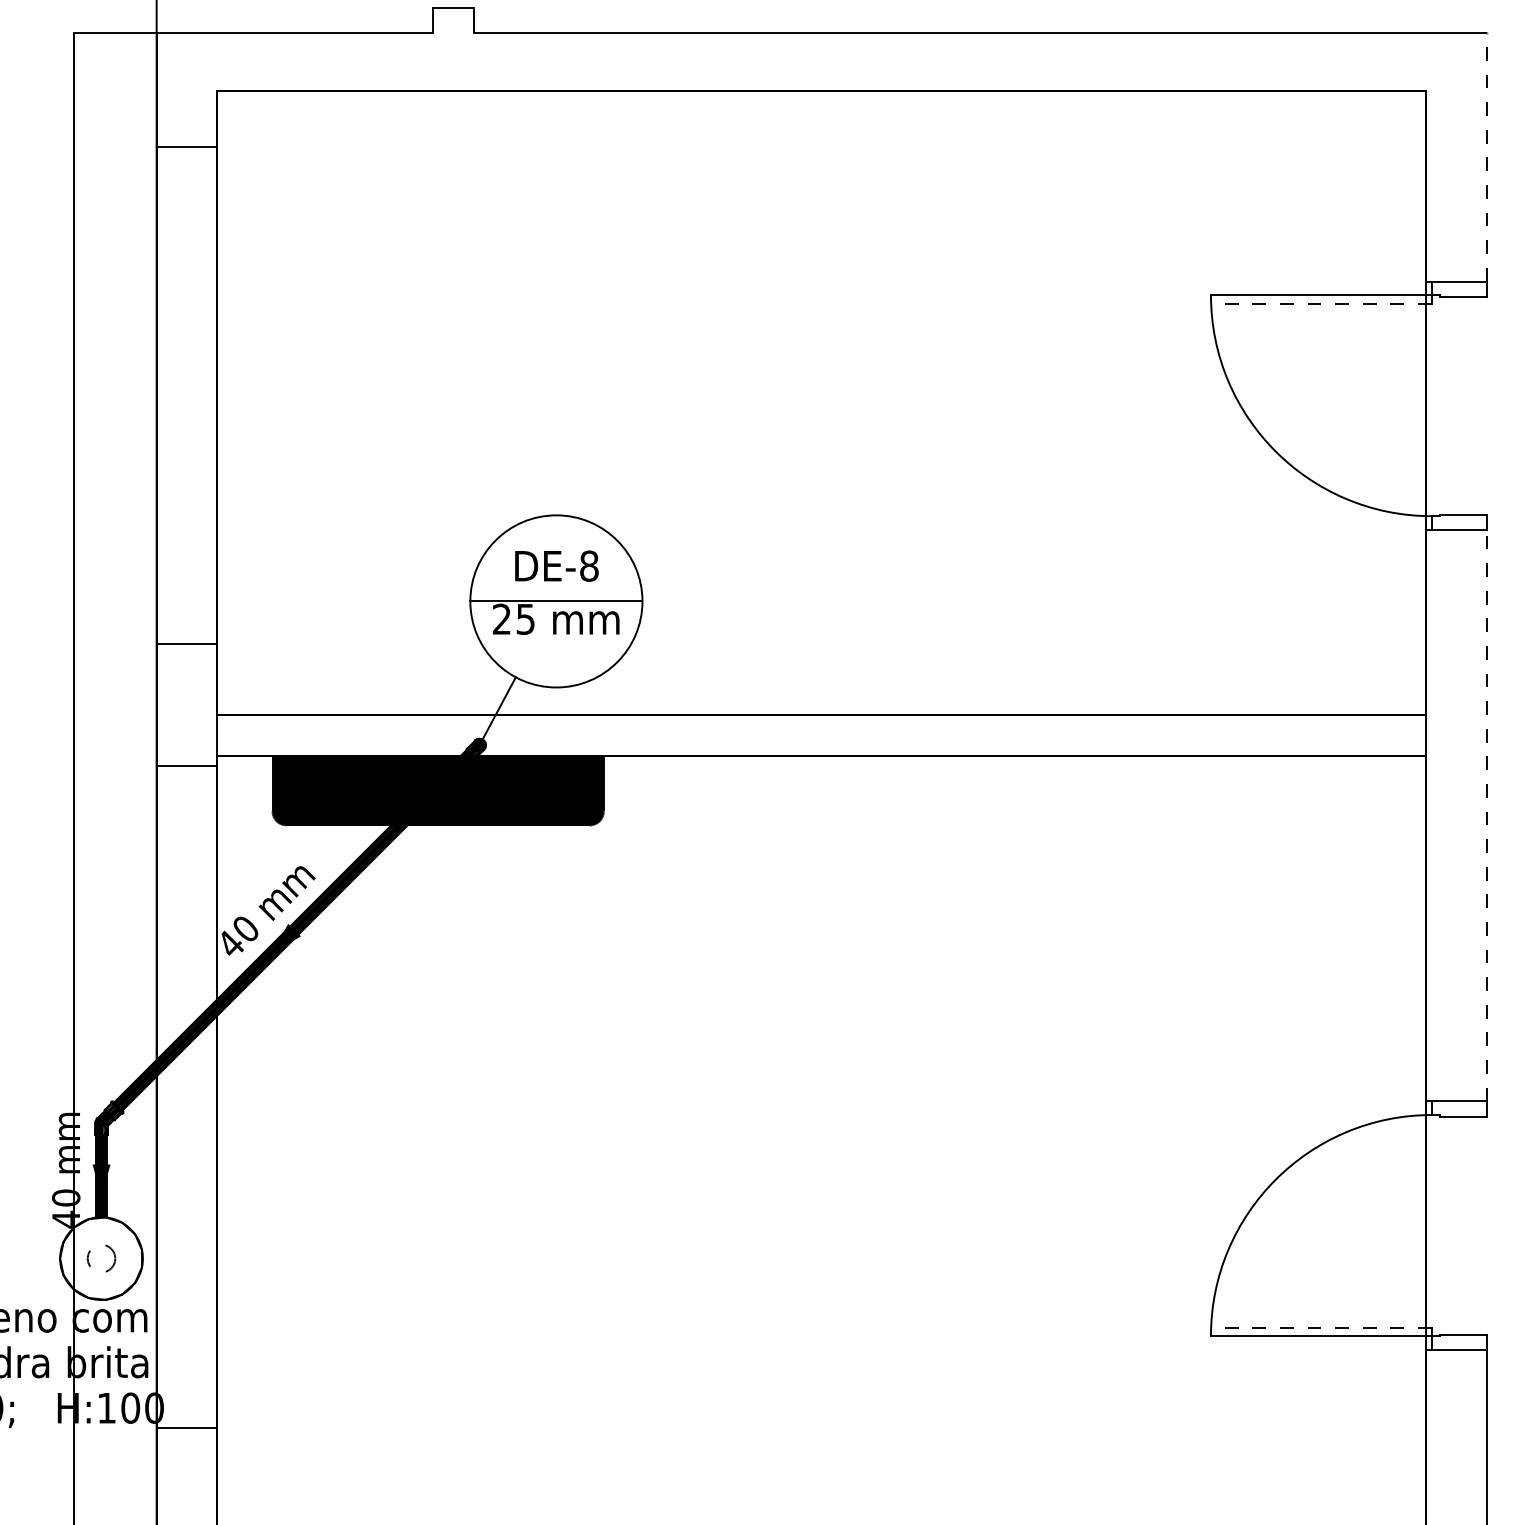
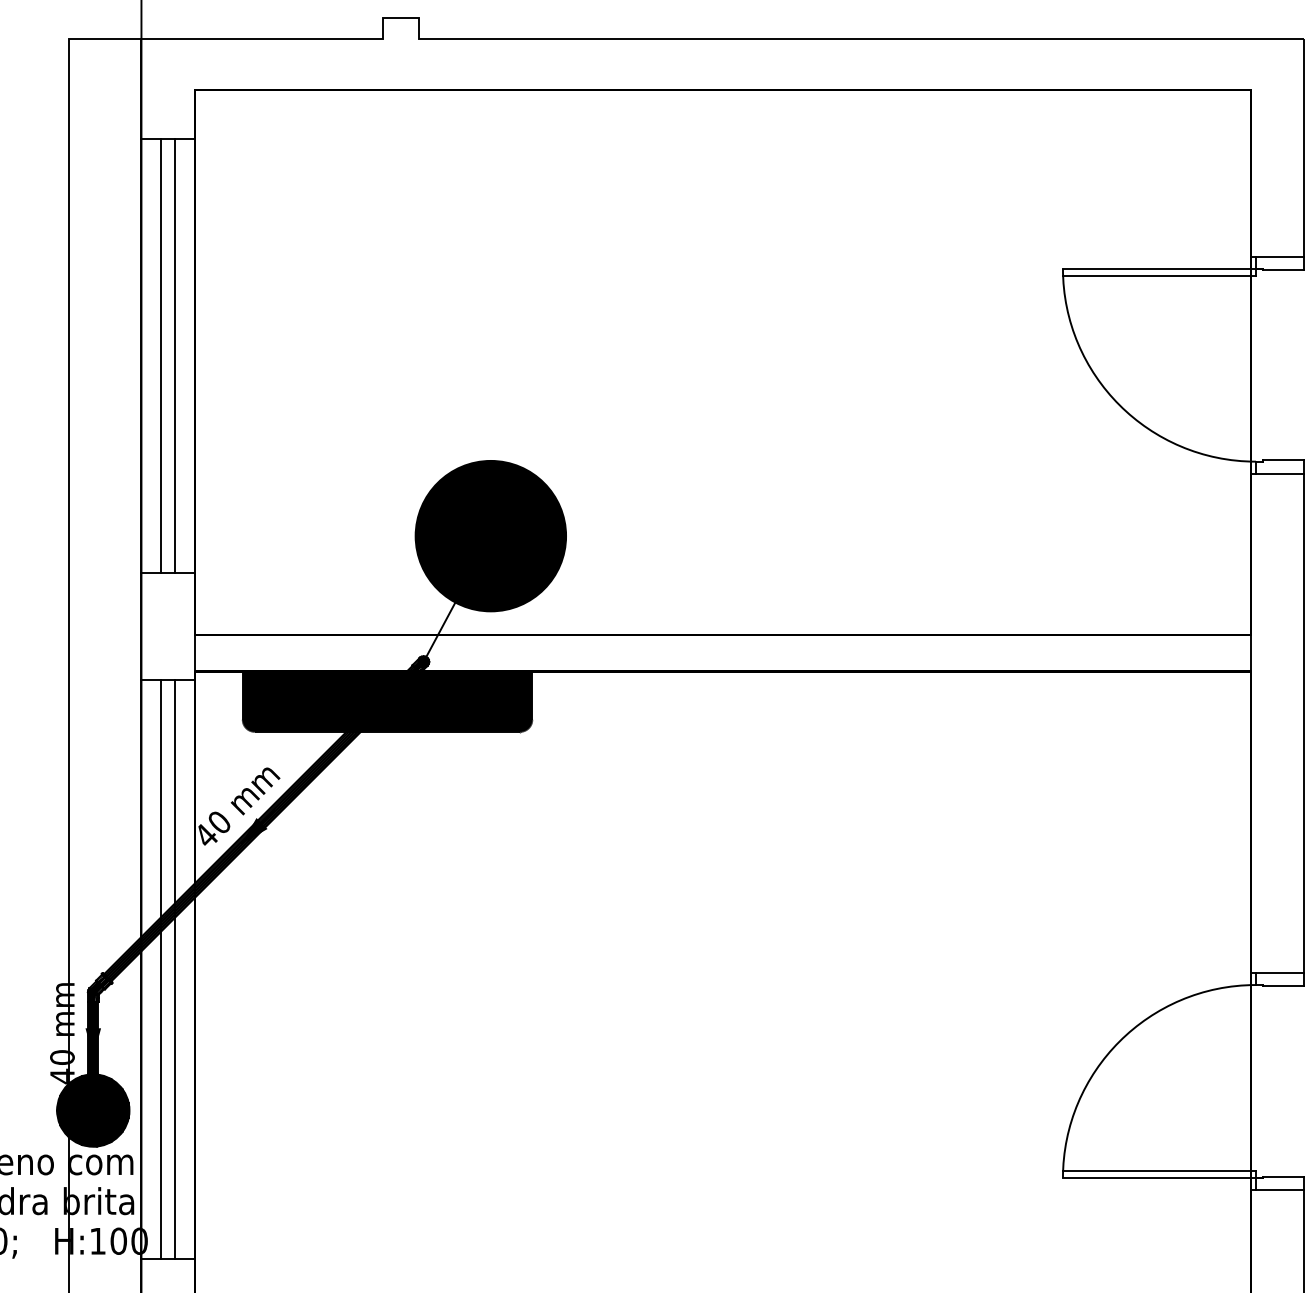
line: (1487, 156) -> (1304, 147), dashed -> solid
line: (1320, 303) -> (1158, 275), dashed -> solid
line: (178, 394) -> (160, 355), added
line: (195, 394) -> (175, 355), added
fill: (556, 601) -> (490, 536), added
line: (1487, 815) -> (1304, 723), dashed -> solid
line: (178, 1096) -> (160, 968), added
line: (195, 1096) -> (175, 968), added
fill: (101, 1258) -> (93, 1110), added
line: (1320, 1327) -> (1158, 1170), dashed -> solid

